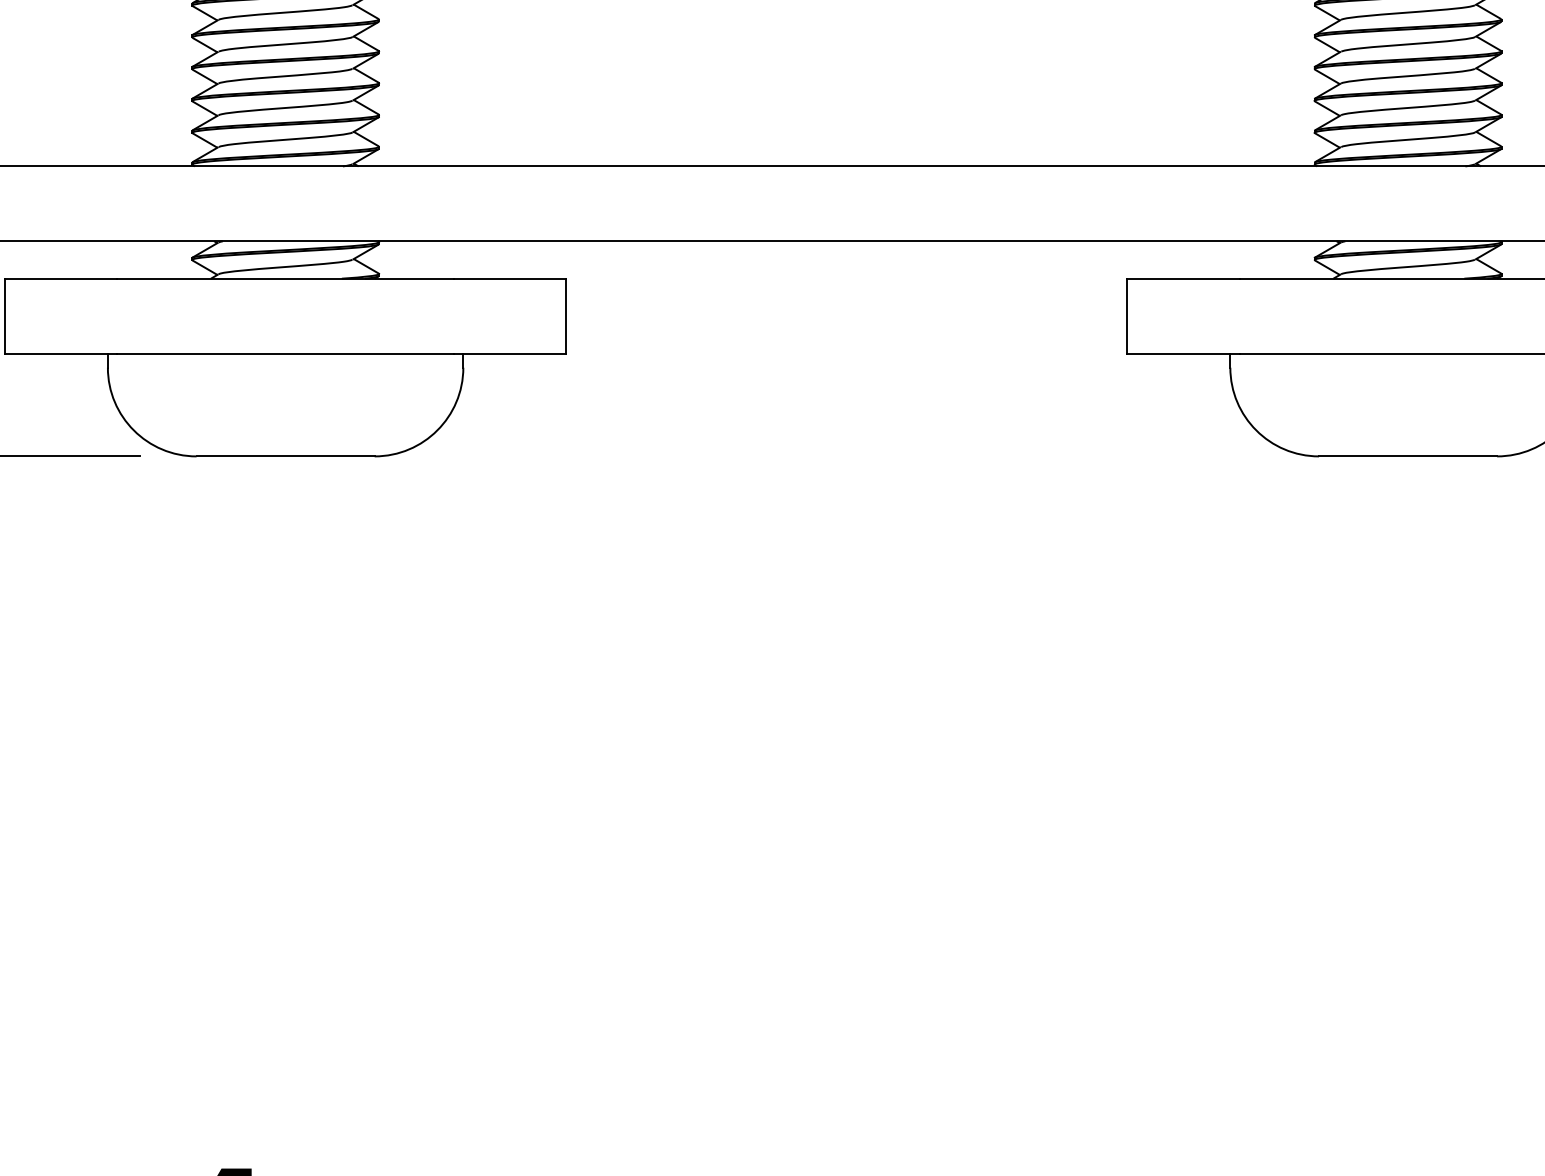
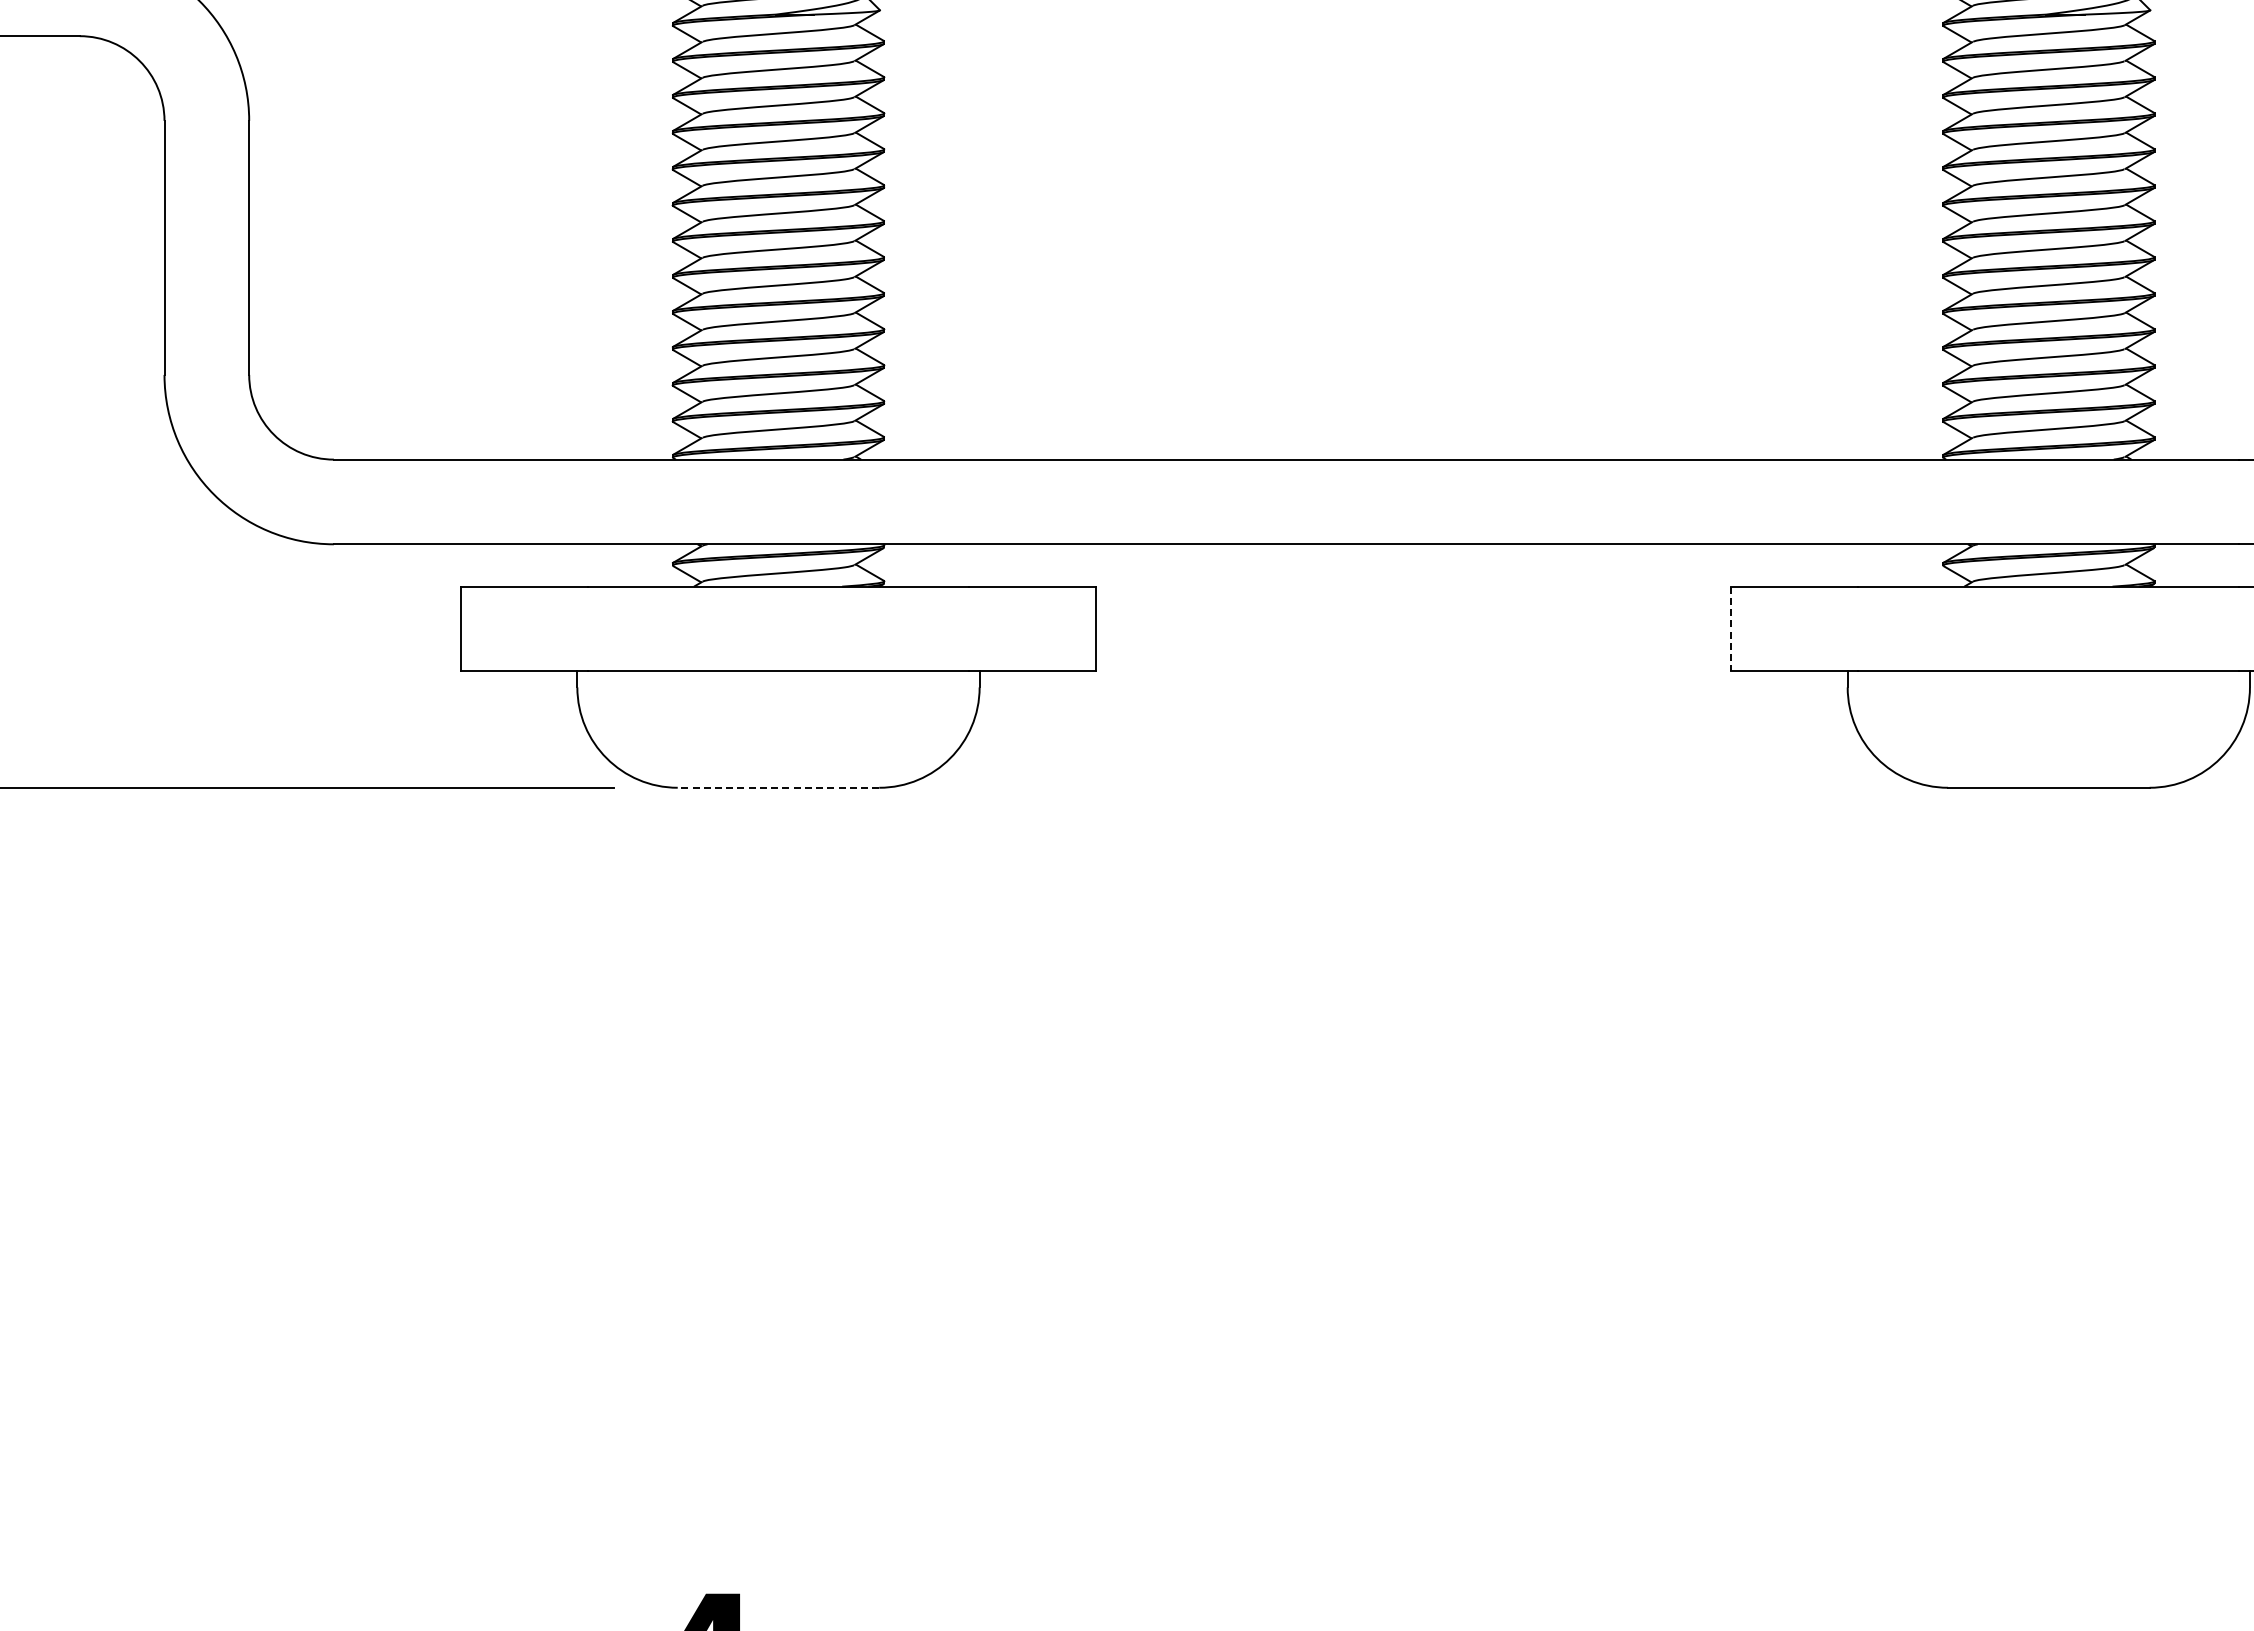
line: (1127, 316) -> (1731, 629), solid -> dashed
line: (285, 456) -> (778, 787), solid -> dashed

